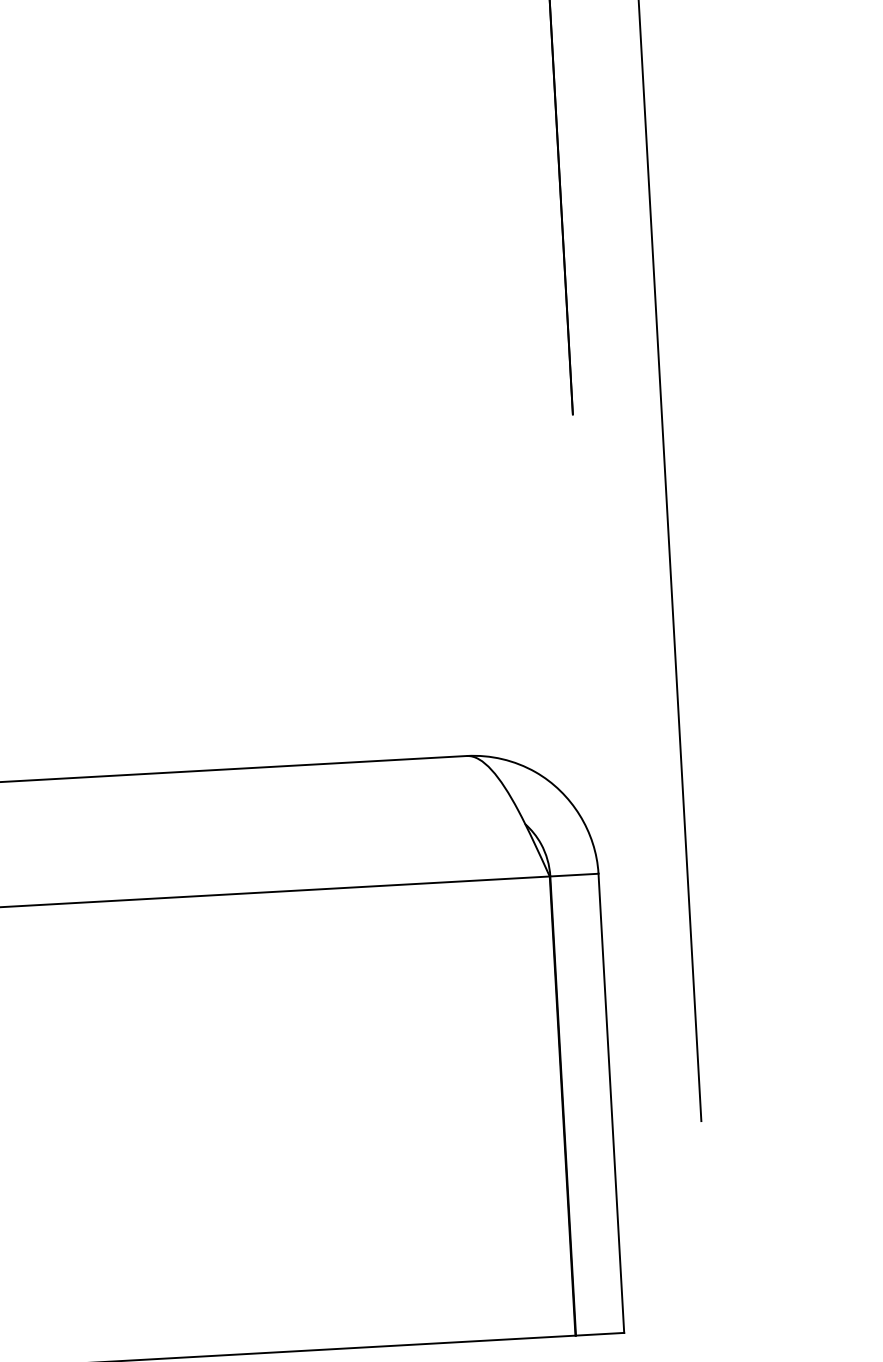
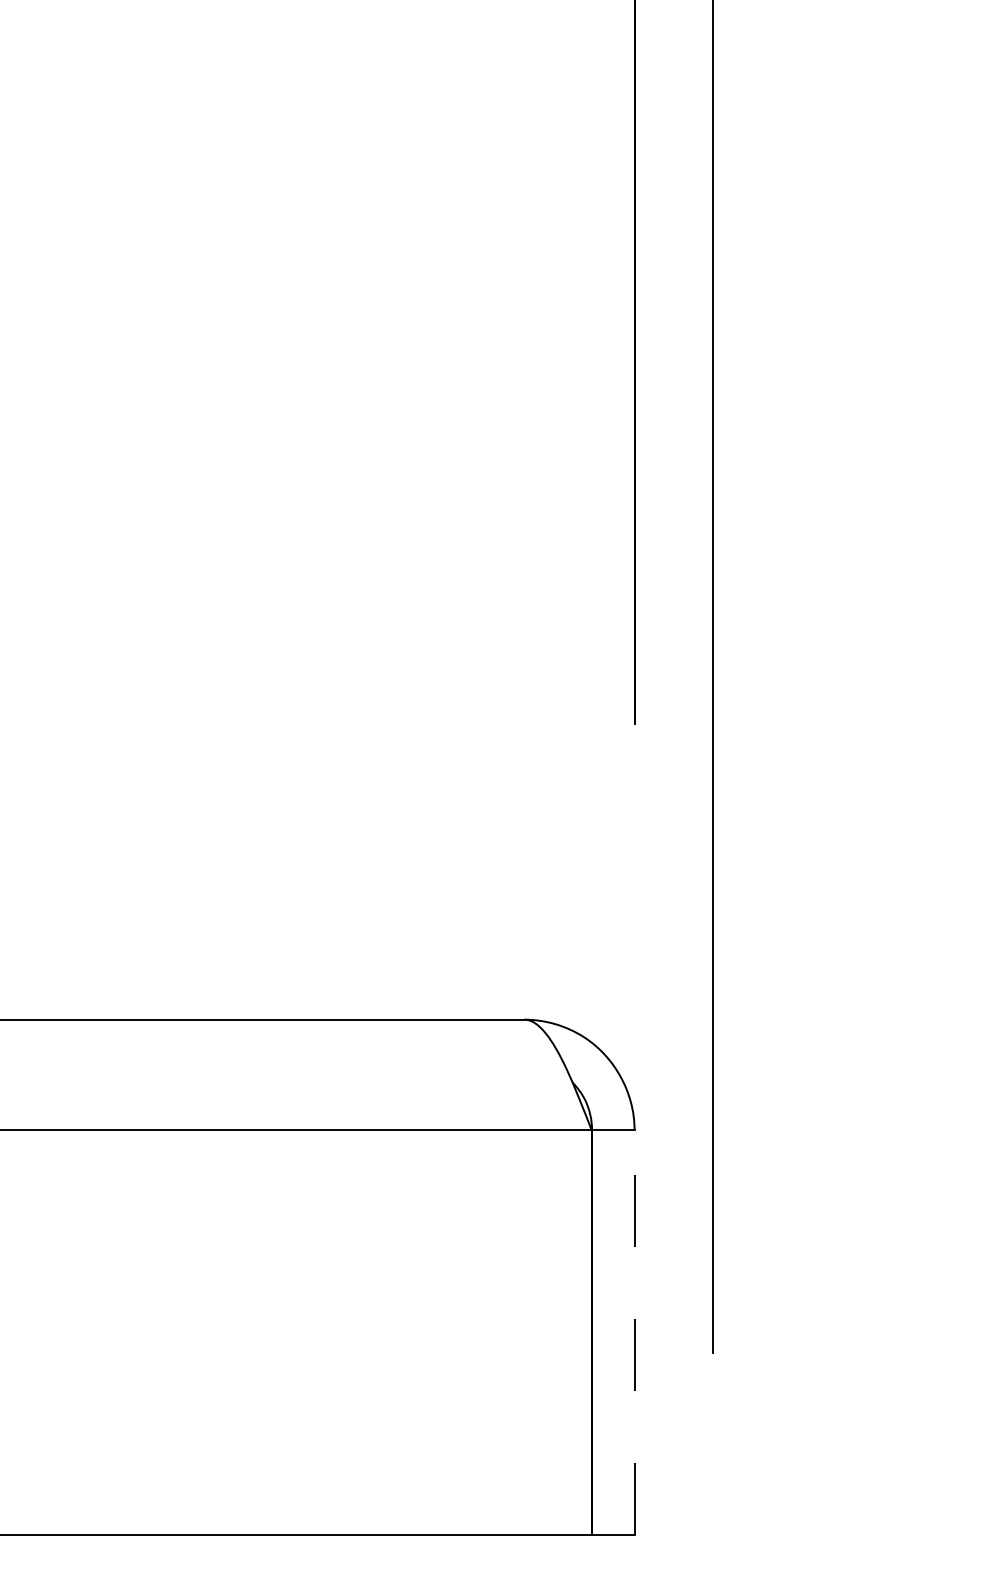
line: (611, 1103) -> (634, 1332), solid -> dashed

